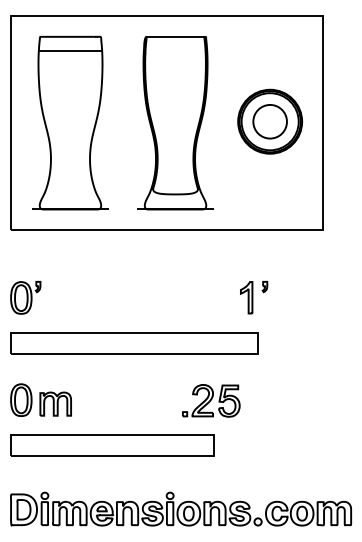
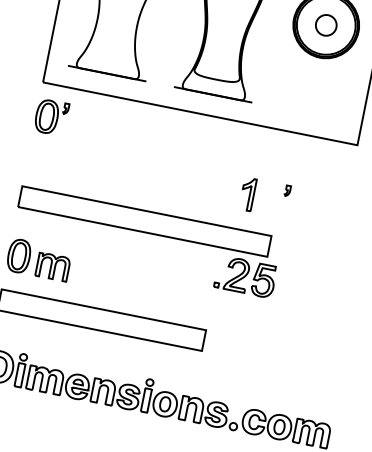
circle: (269, 121) -> (325, 24), size x0.6
part: (25, 297) -> (51, 117), moved
part: (246, 297) -> (247, 194), moved
part: (211, 400) -> (246, 276), moved

